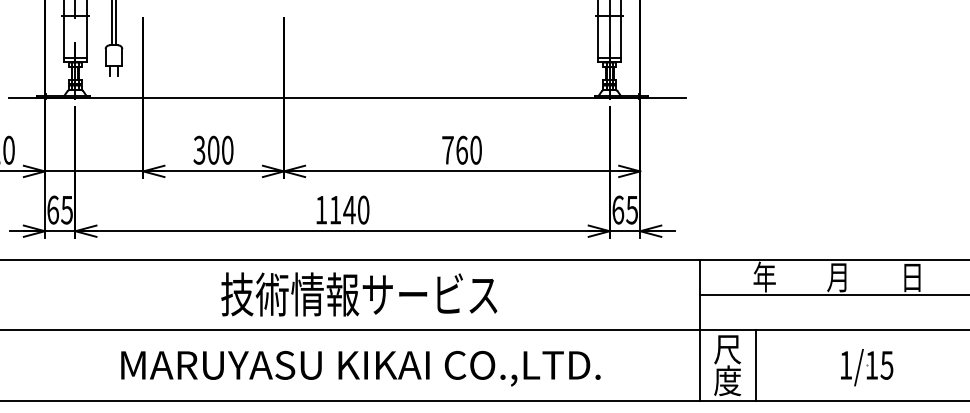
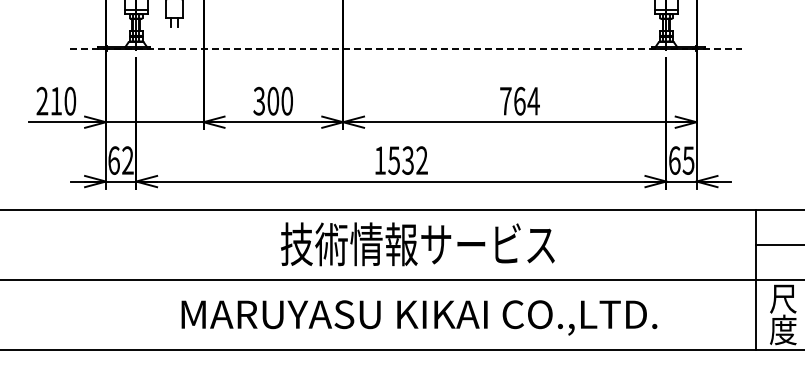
line: (347, 97) -> (406, 48), solid -> dashed
text: (475, 149) -> (533, 100), 760 -> 764
text: (66, 209) -> (127, 160), 65 -> 62
text: (349, 209) -> (408, 160), 1140 -> 1532

